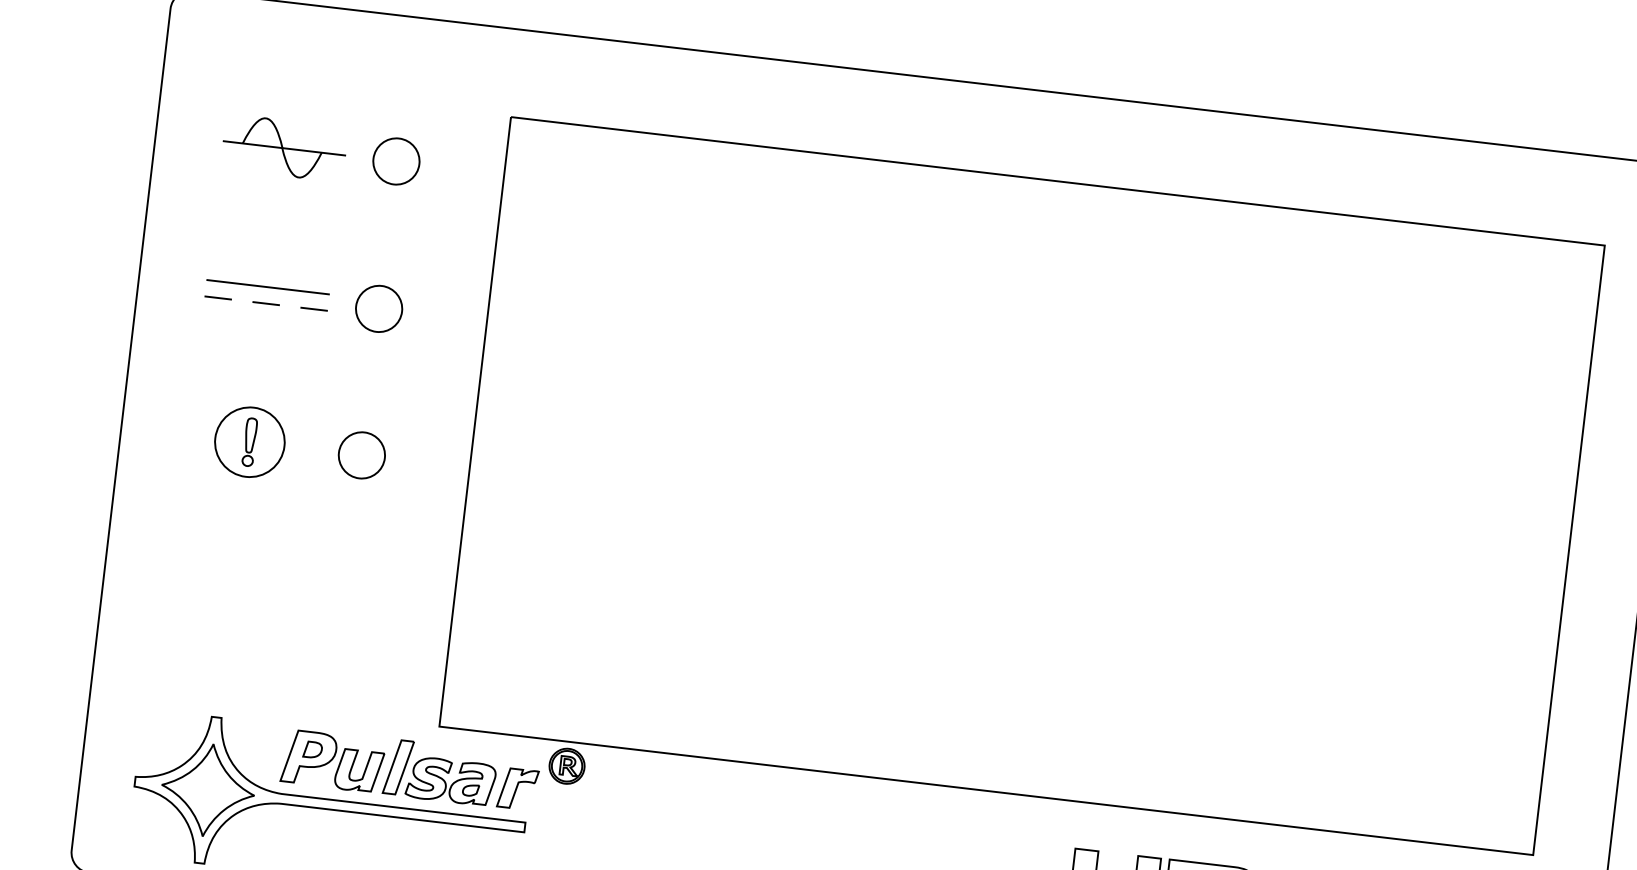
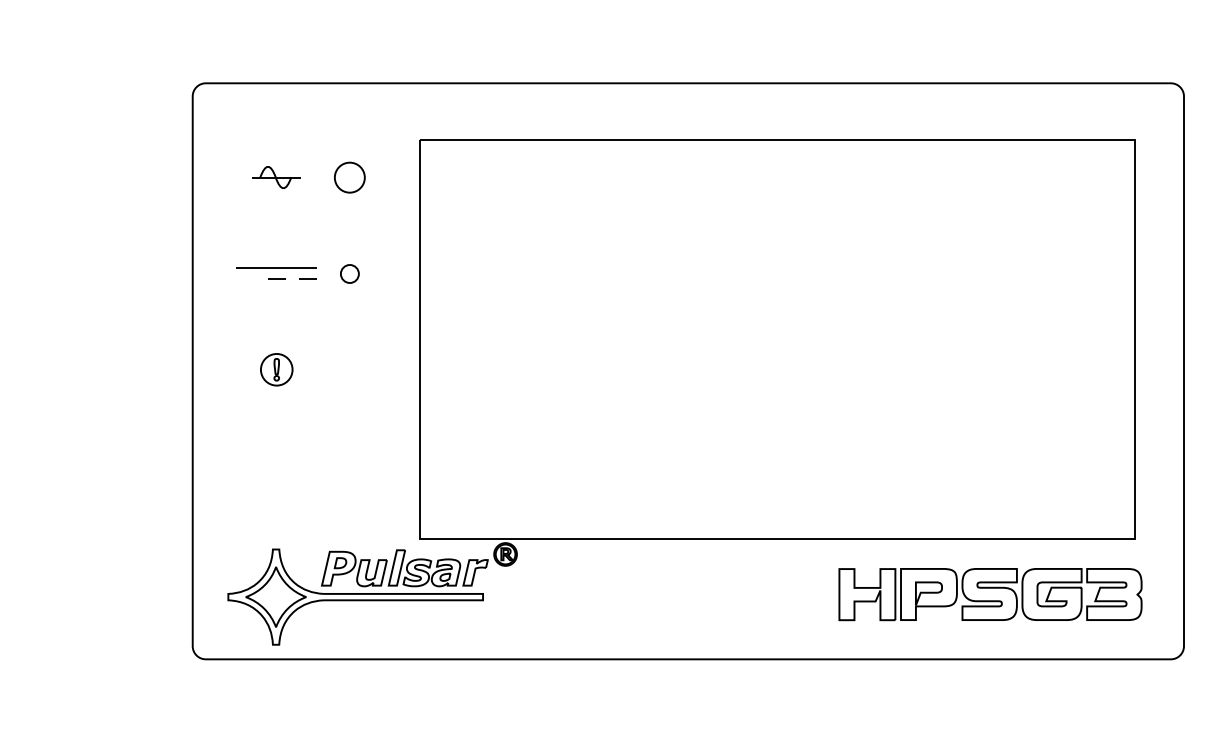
part: (284, 148) -> (276, 177), size x0.6
line: (217, 296) -> (244, 278), removed
part: (378, 308) -> (349, 273), size x0.6
part: (249, 441) -> (276, 369), size x0.7
part: (361, 455) -> (349, 369), removed

